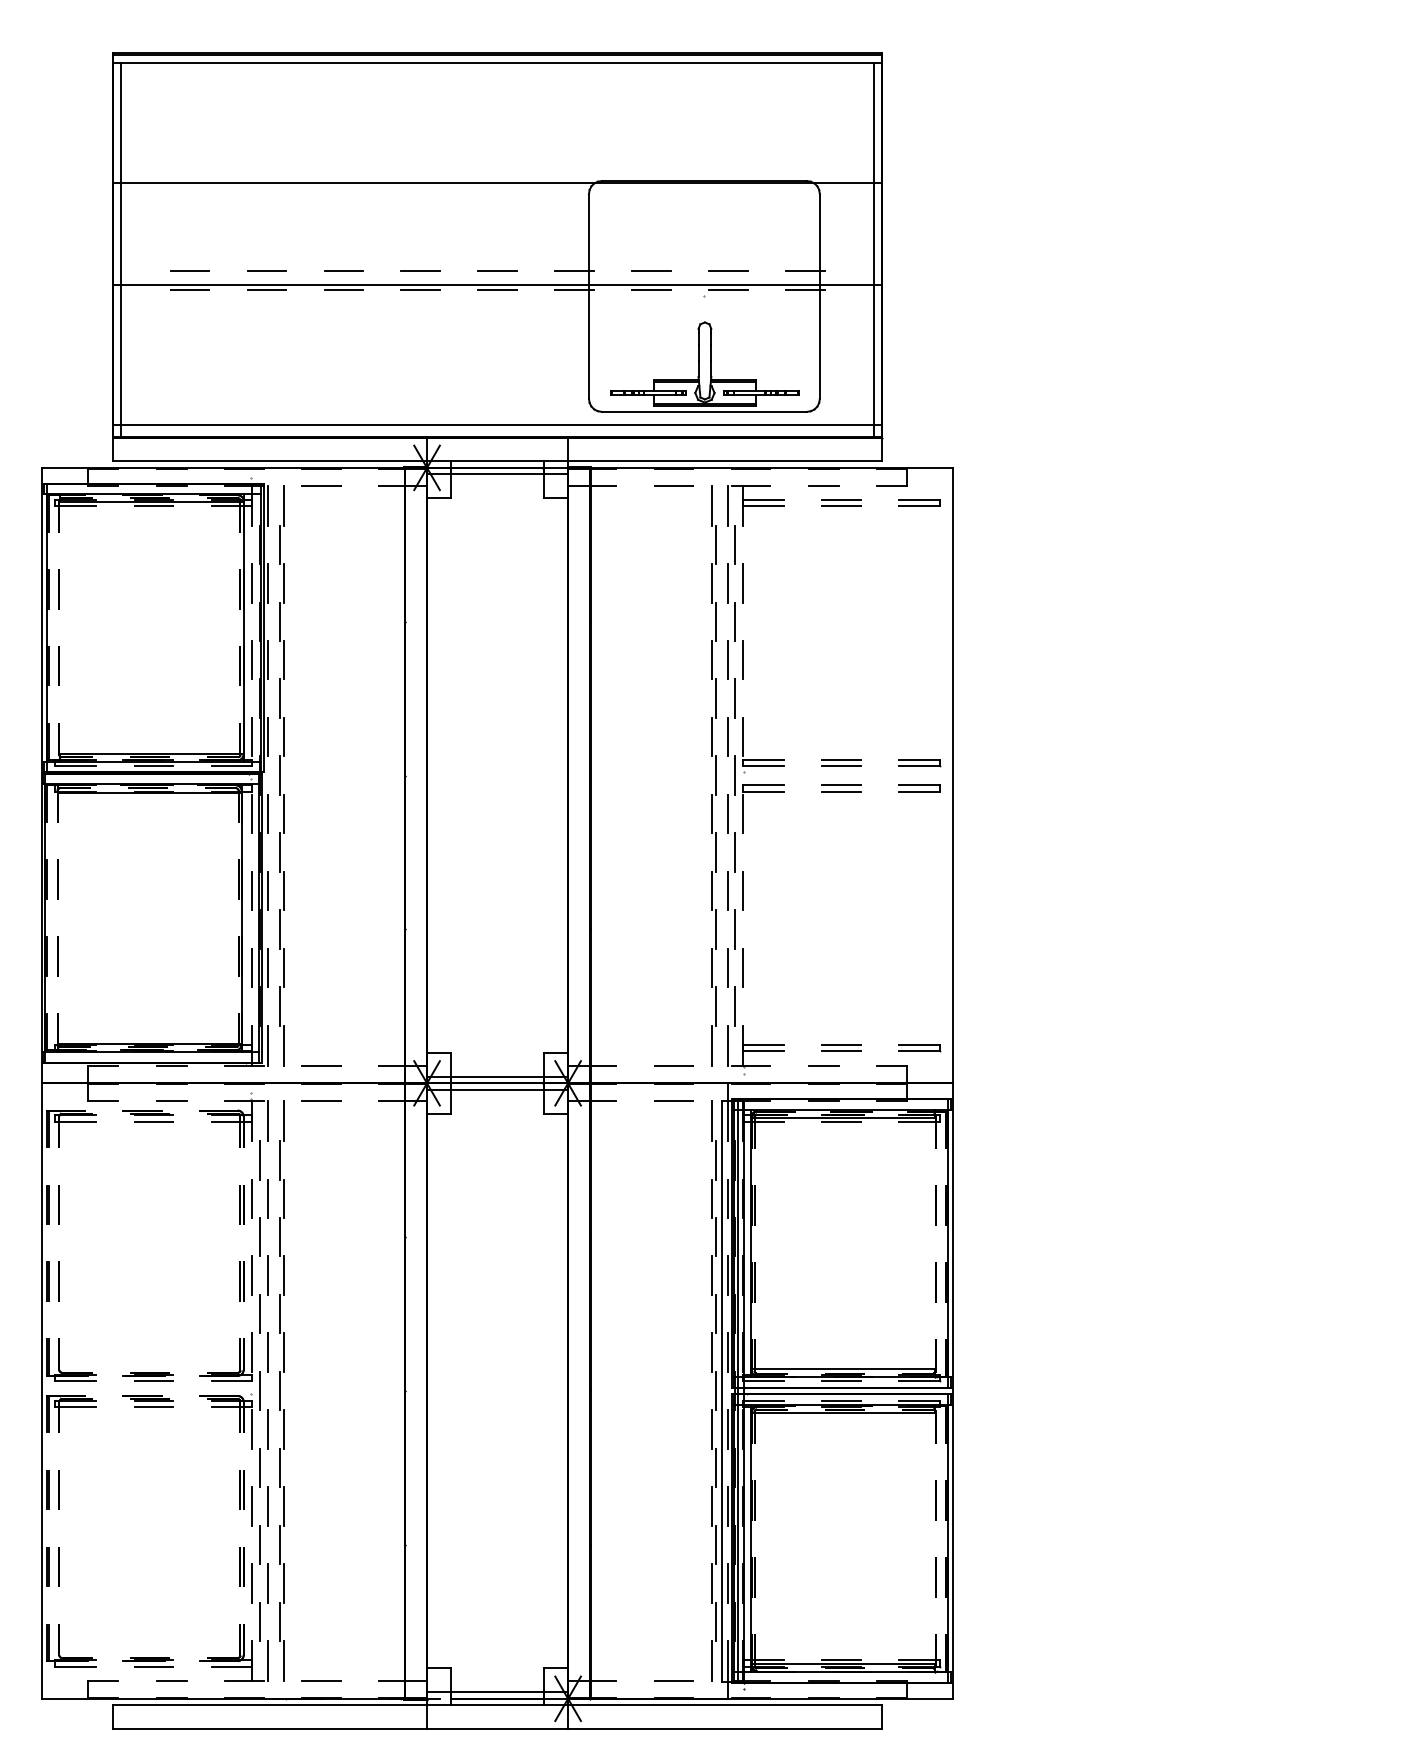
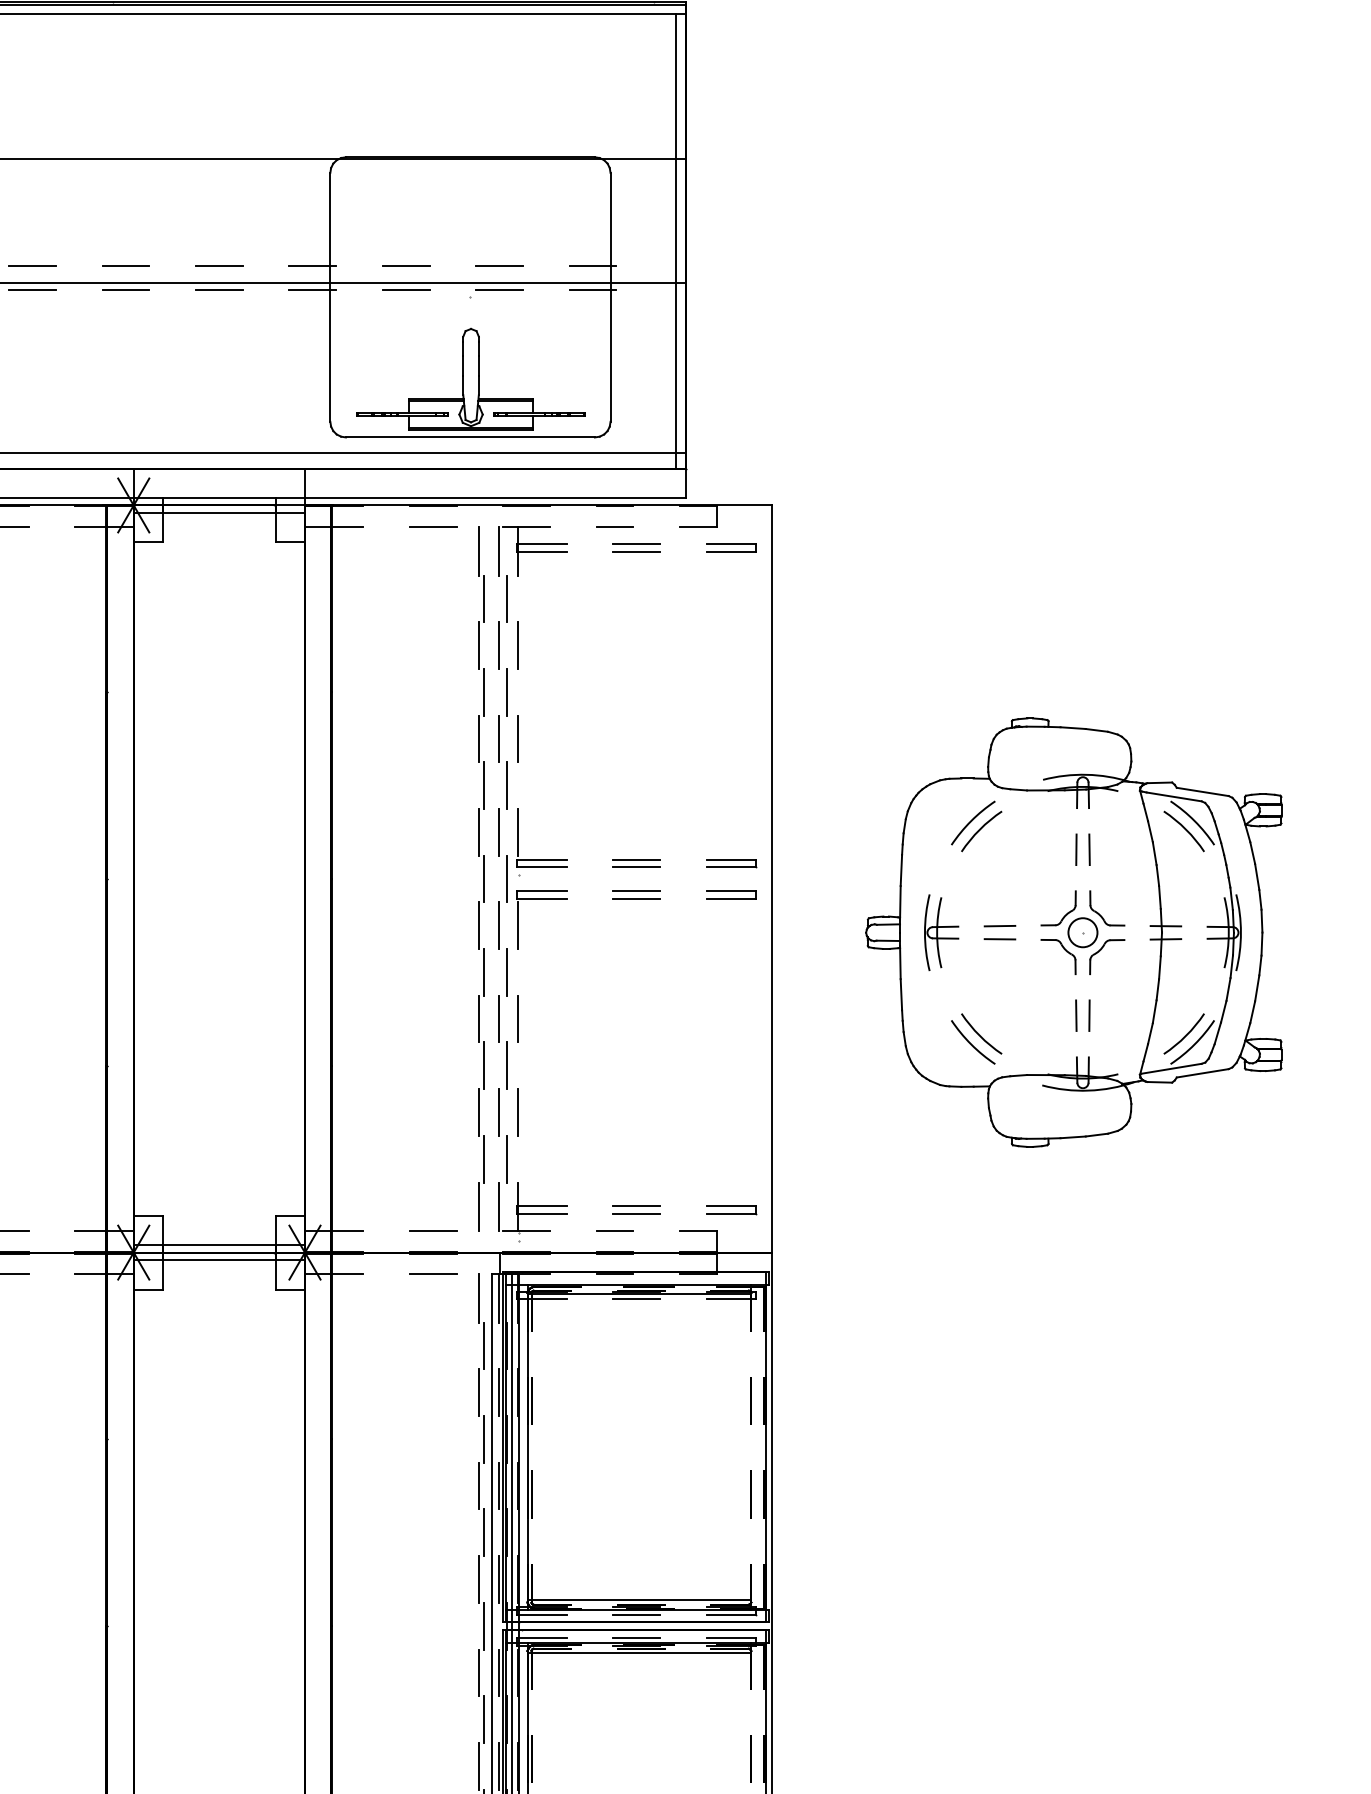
part: (1201, 819) -> (1073, 932), added

